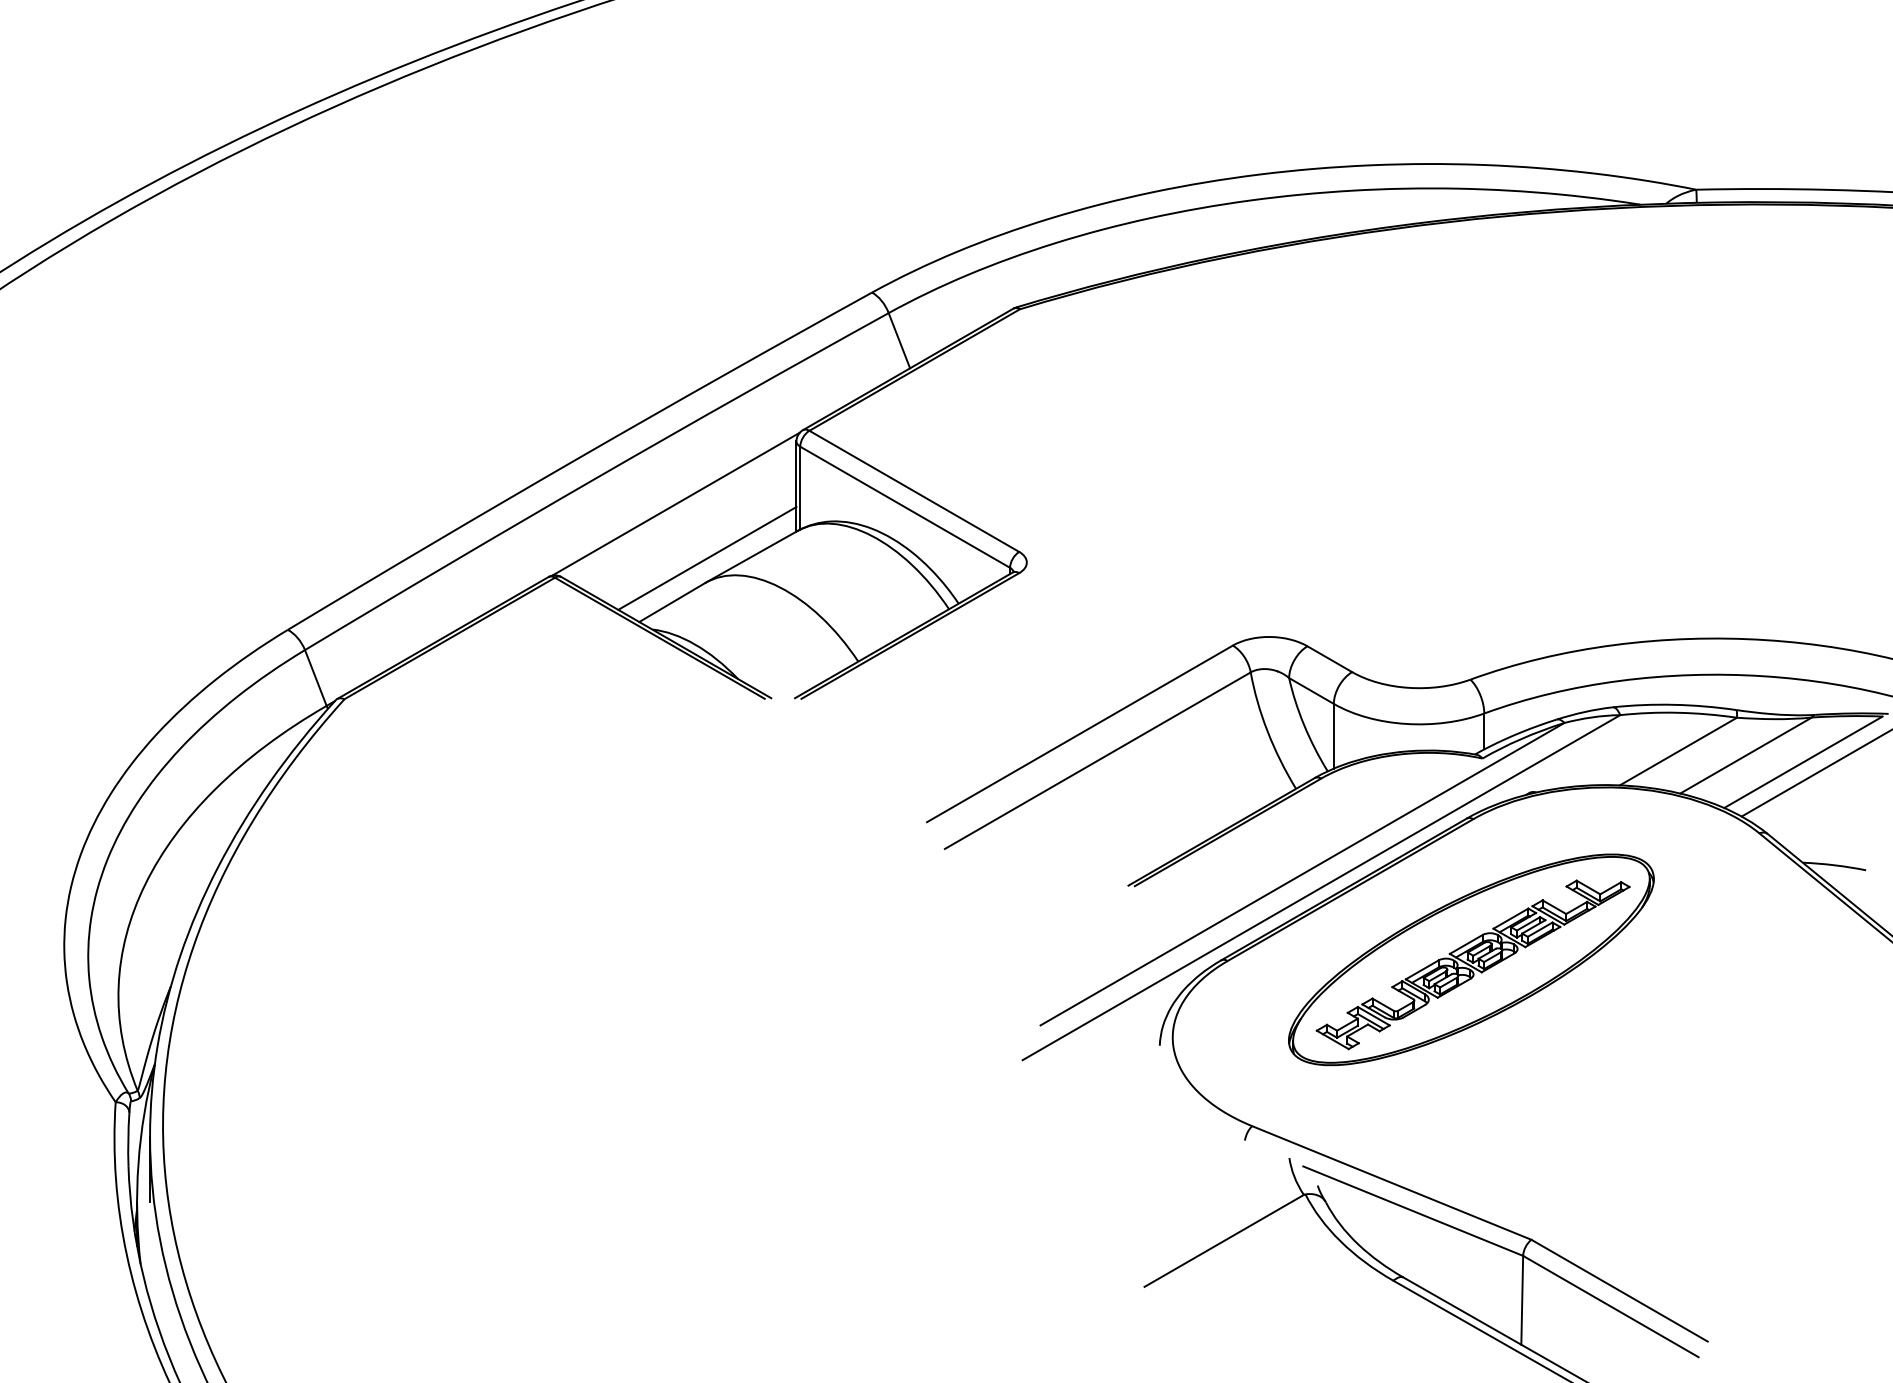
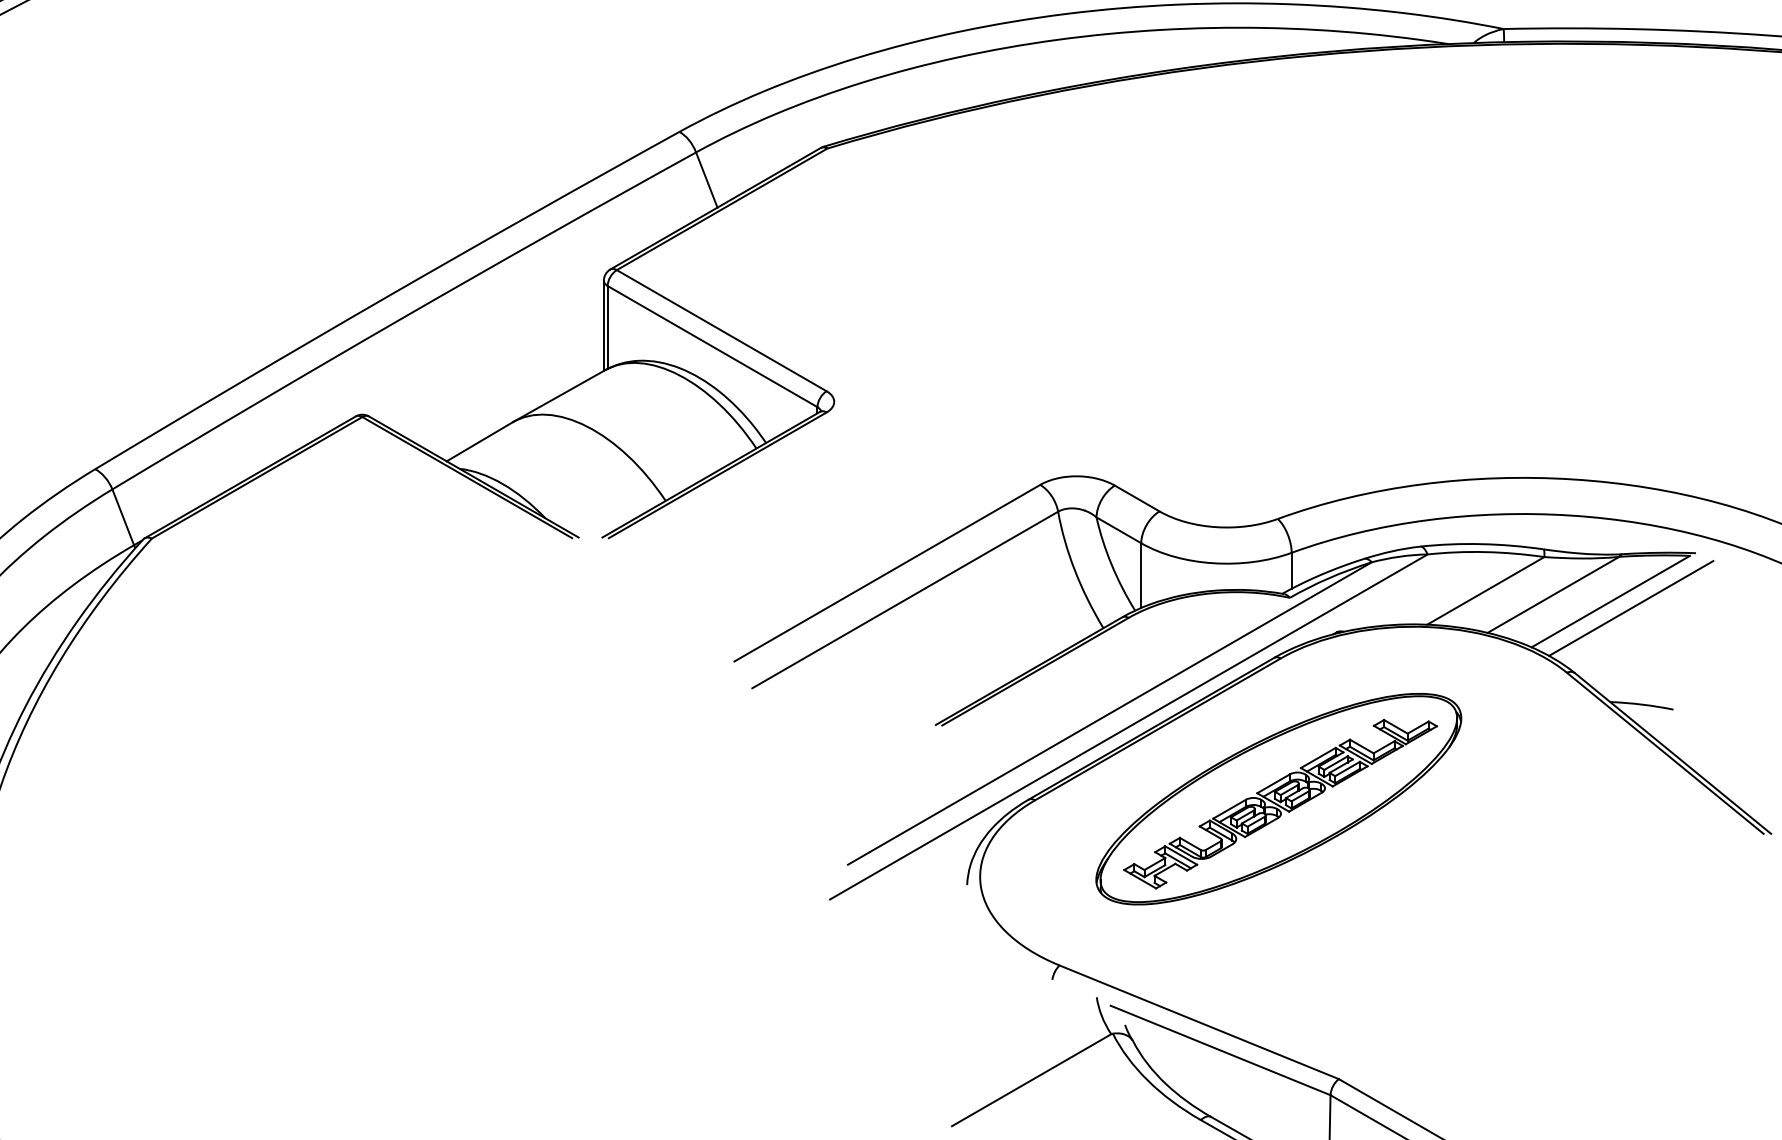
line: (675, 503) -> (482, 342), removed
line: (707, 558) -> (514, 397), removed

